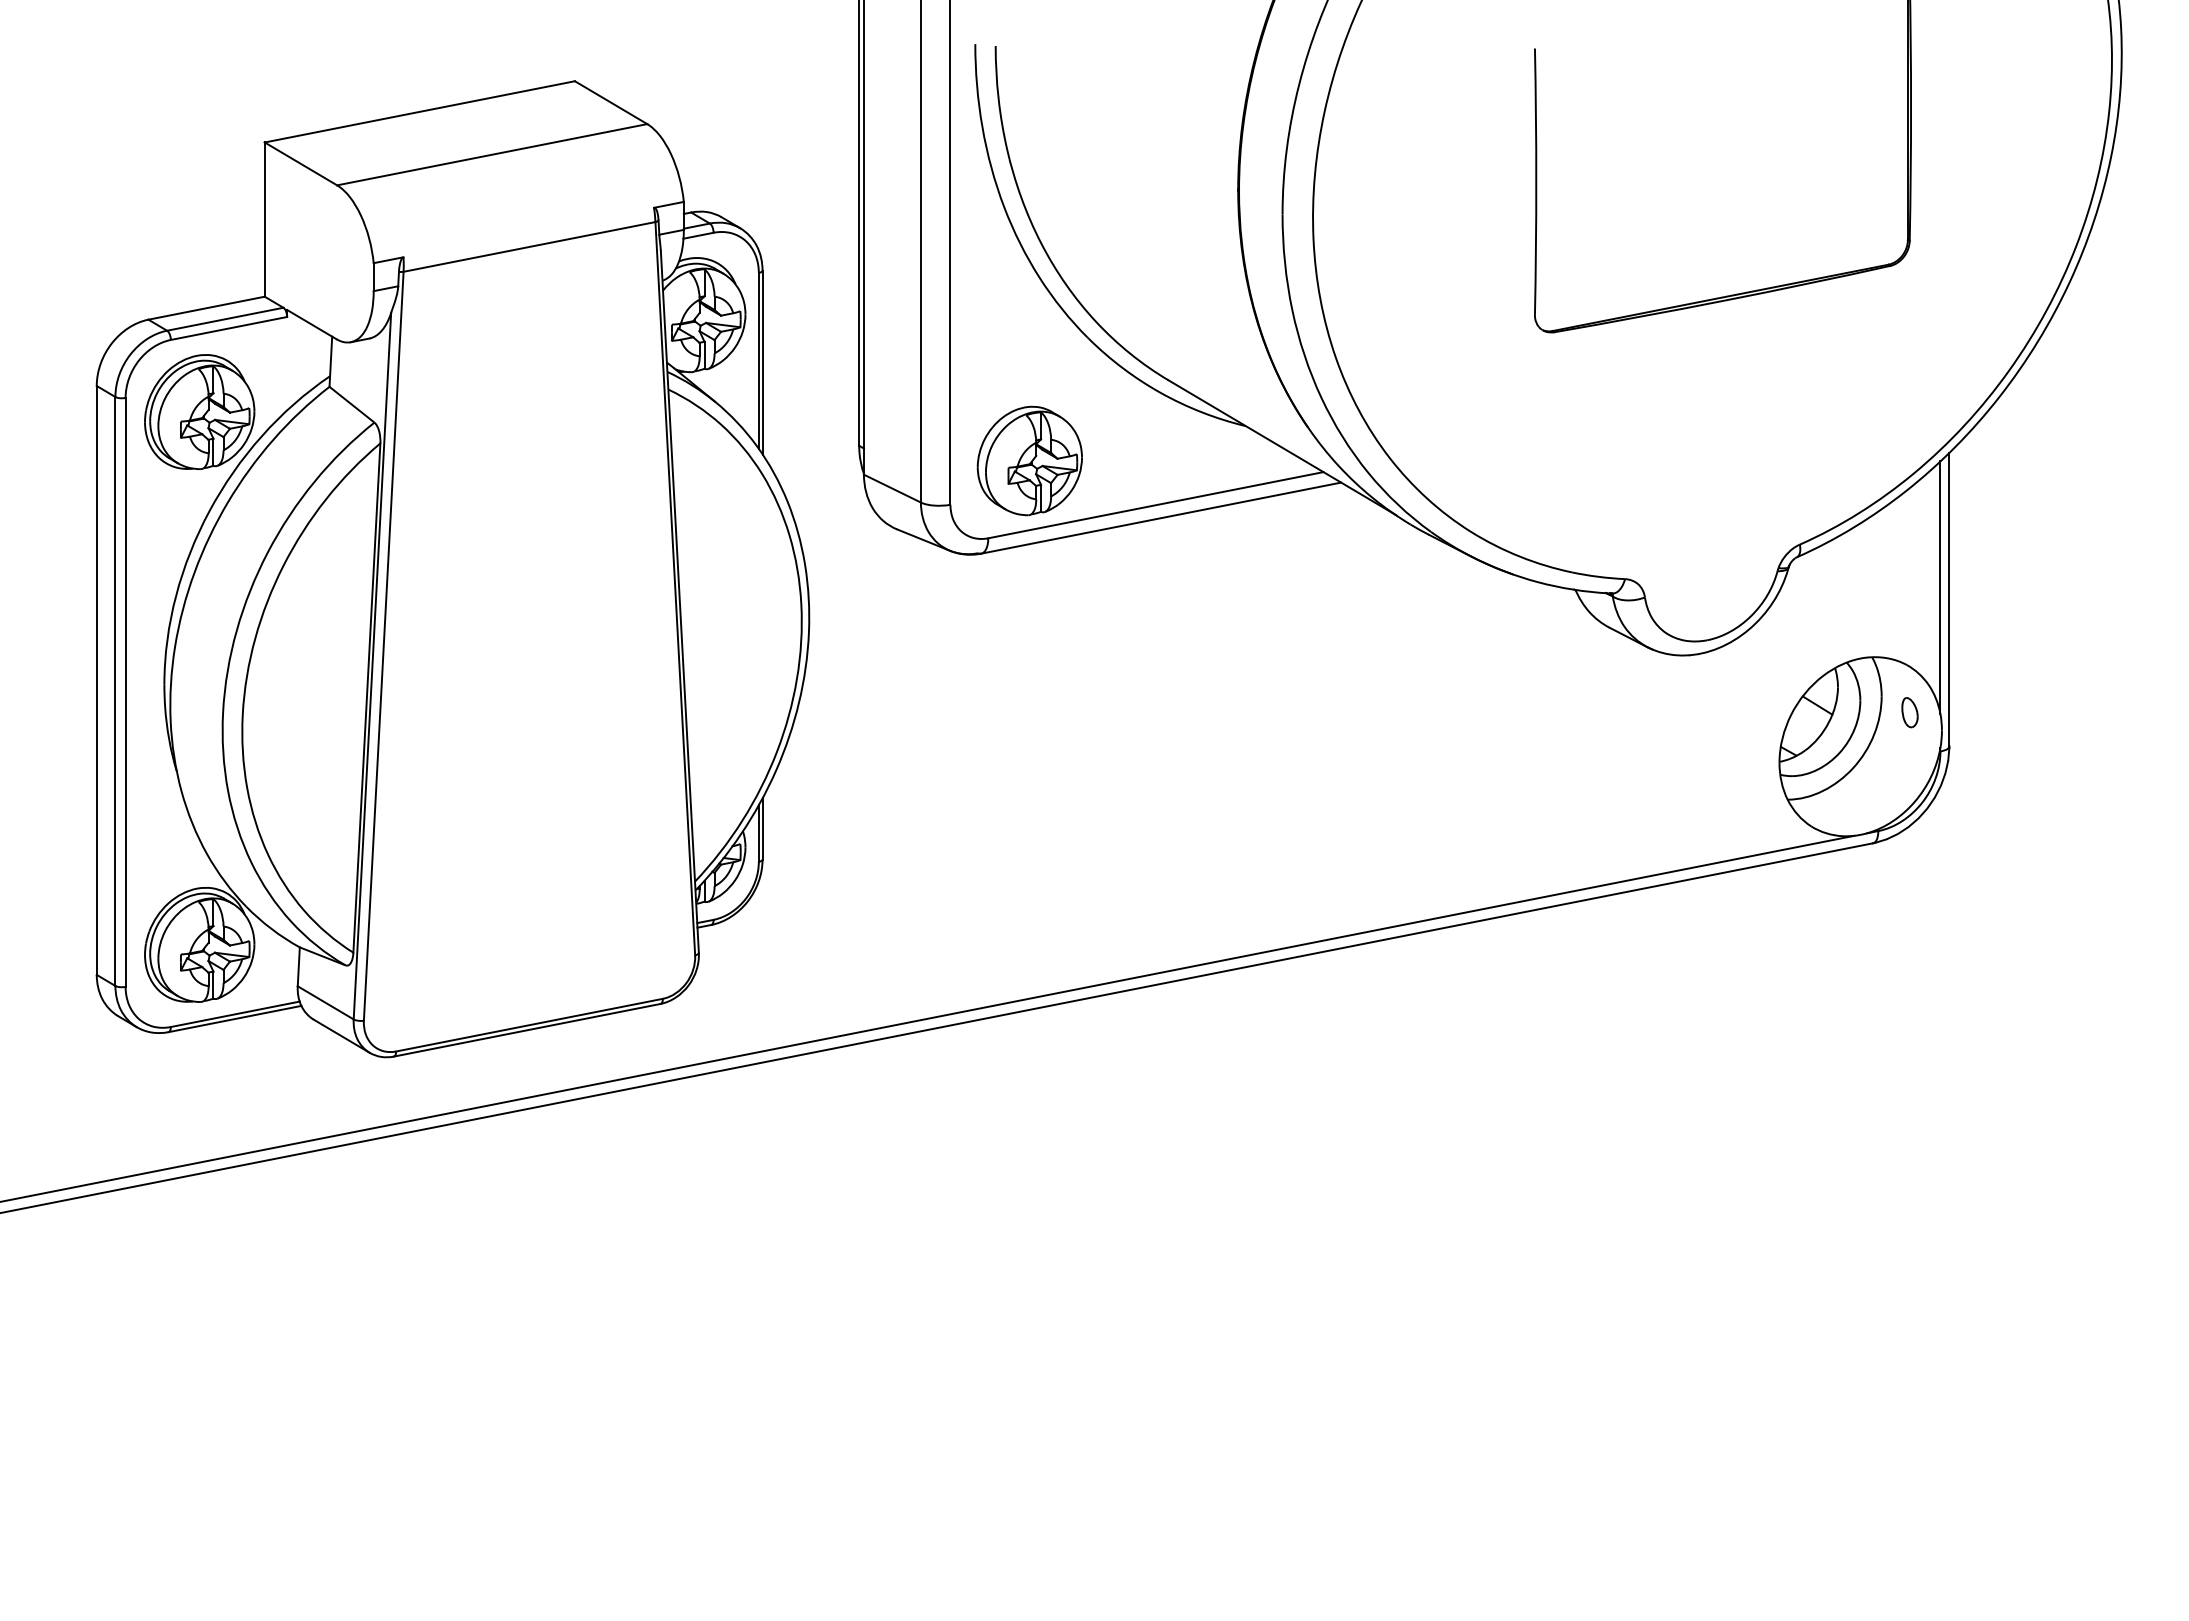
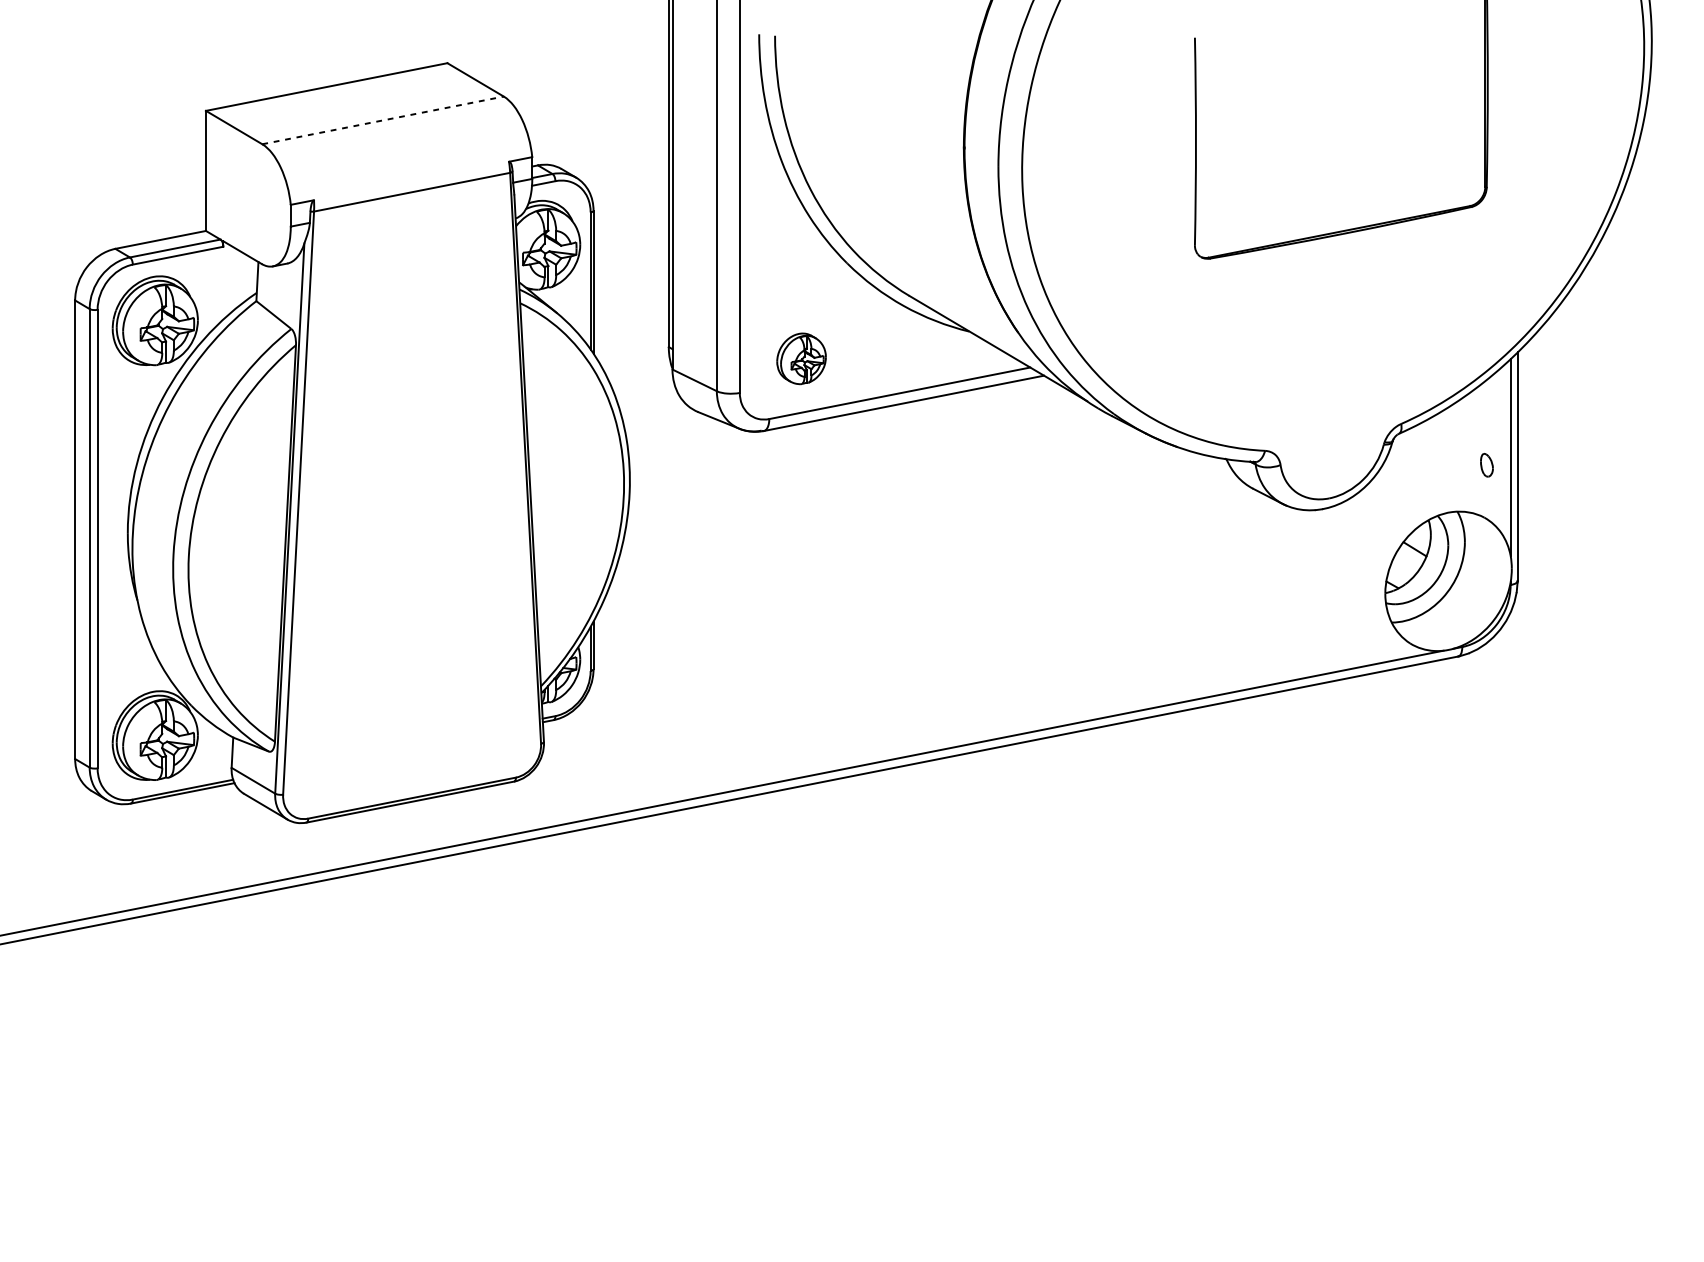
line: (492, 154) -> (383, 120), solid -> dashed
part: (1029, 460) -> (801, 358), size x0.6
part: (1909, 712) -> (1486, 465), moved

